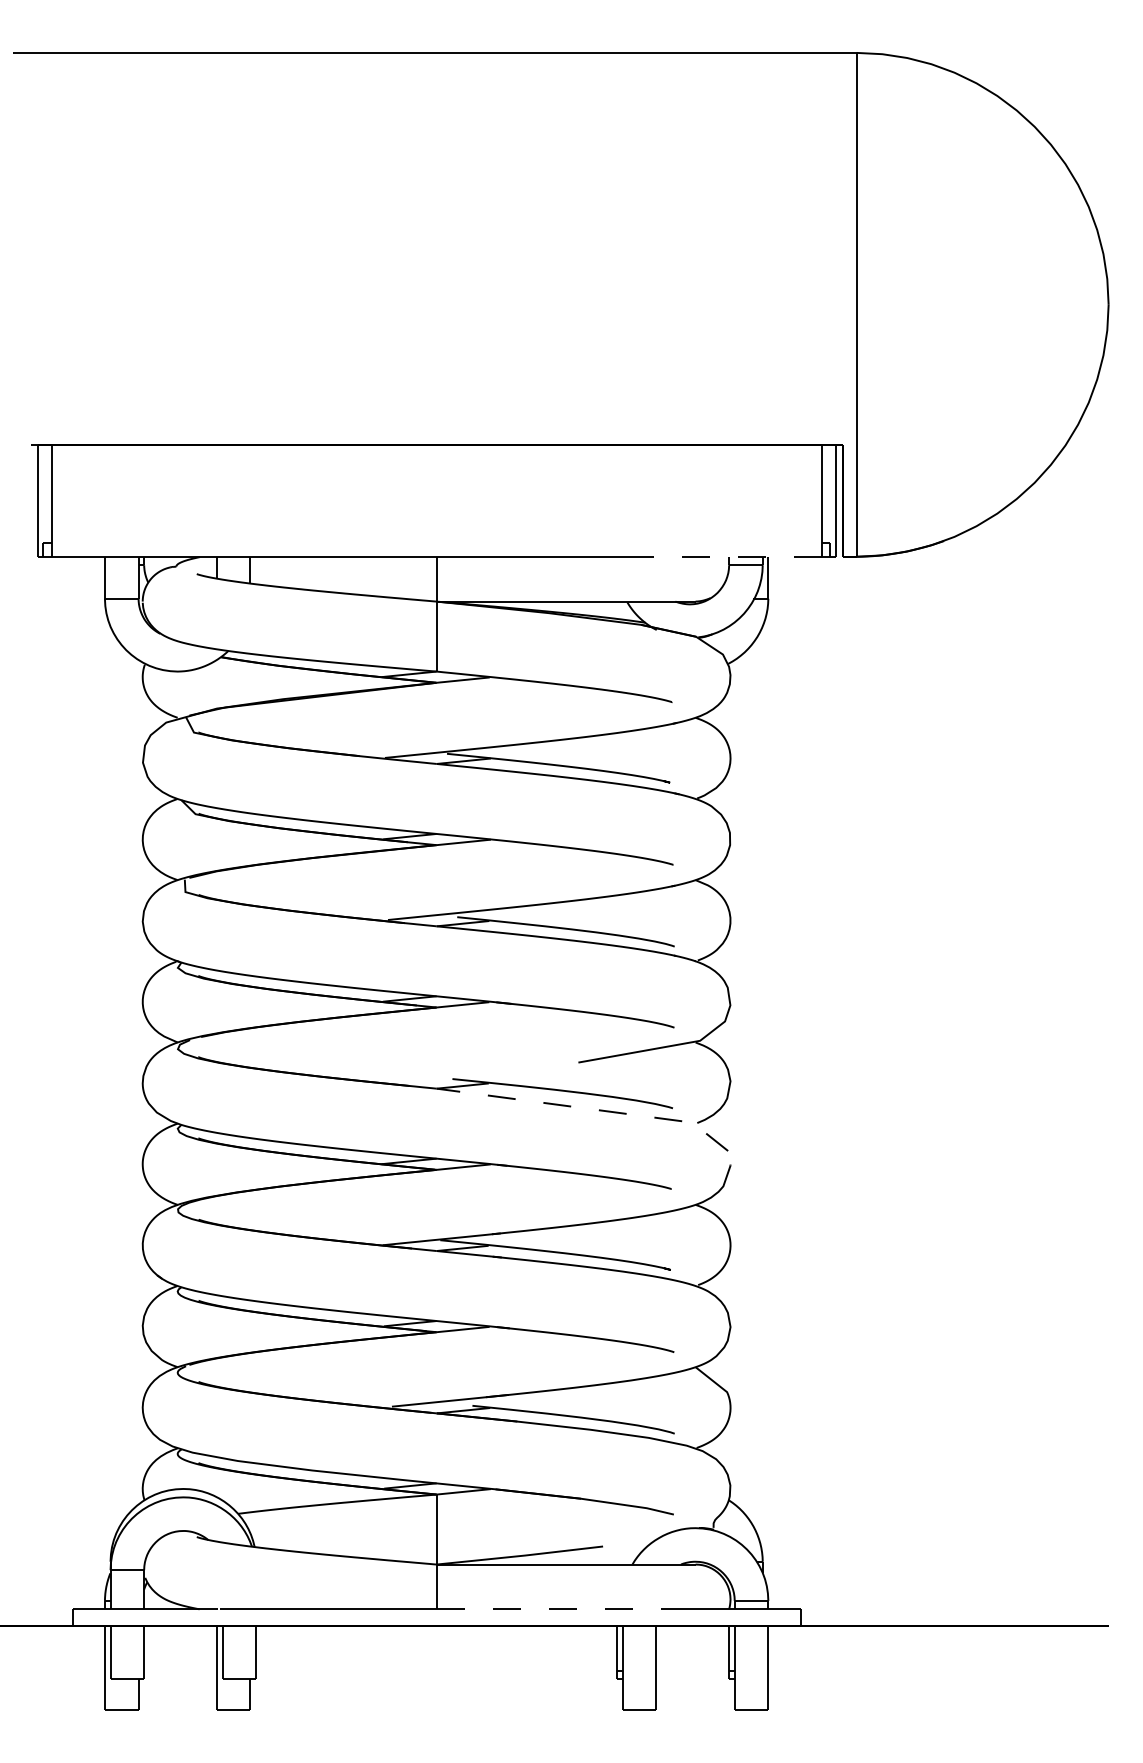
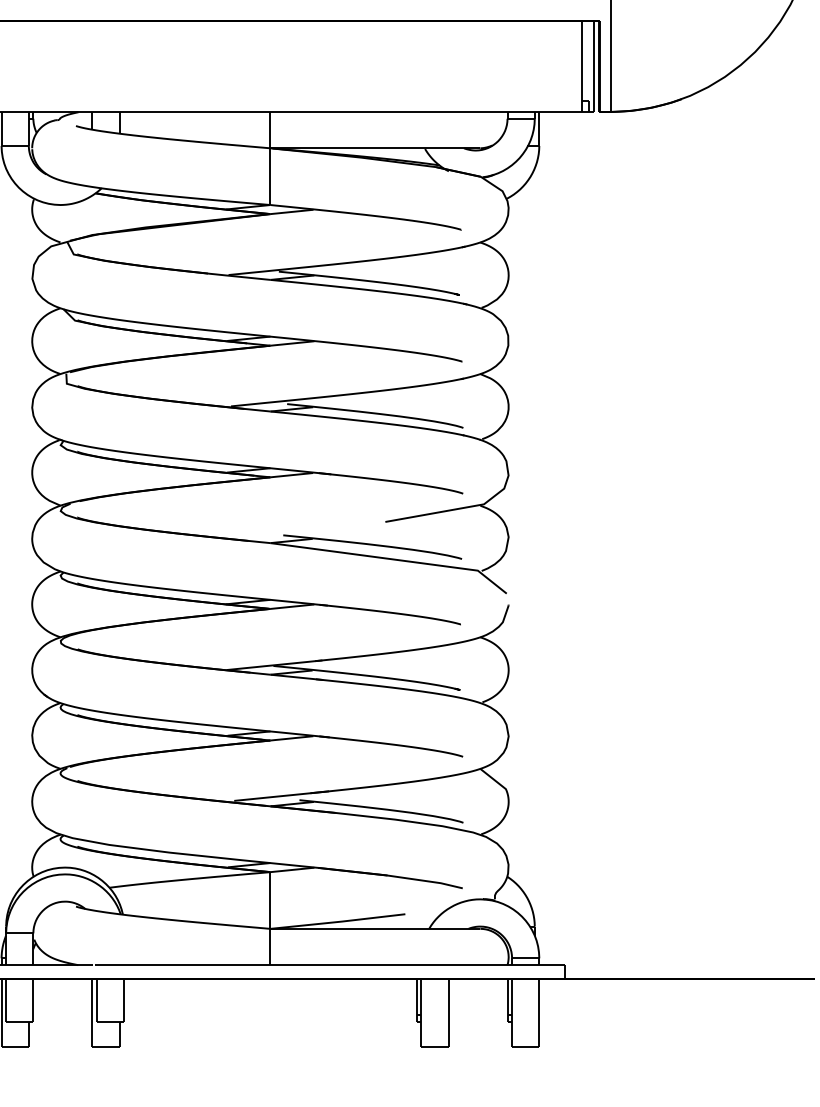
line: (736, 556) -> (513, 111), dashed -> solid
line: (587, 1108) -> (392, 559), dashed -> solid
line: (555, 1609) -> (366, 965), dashed -> solid

